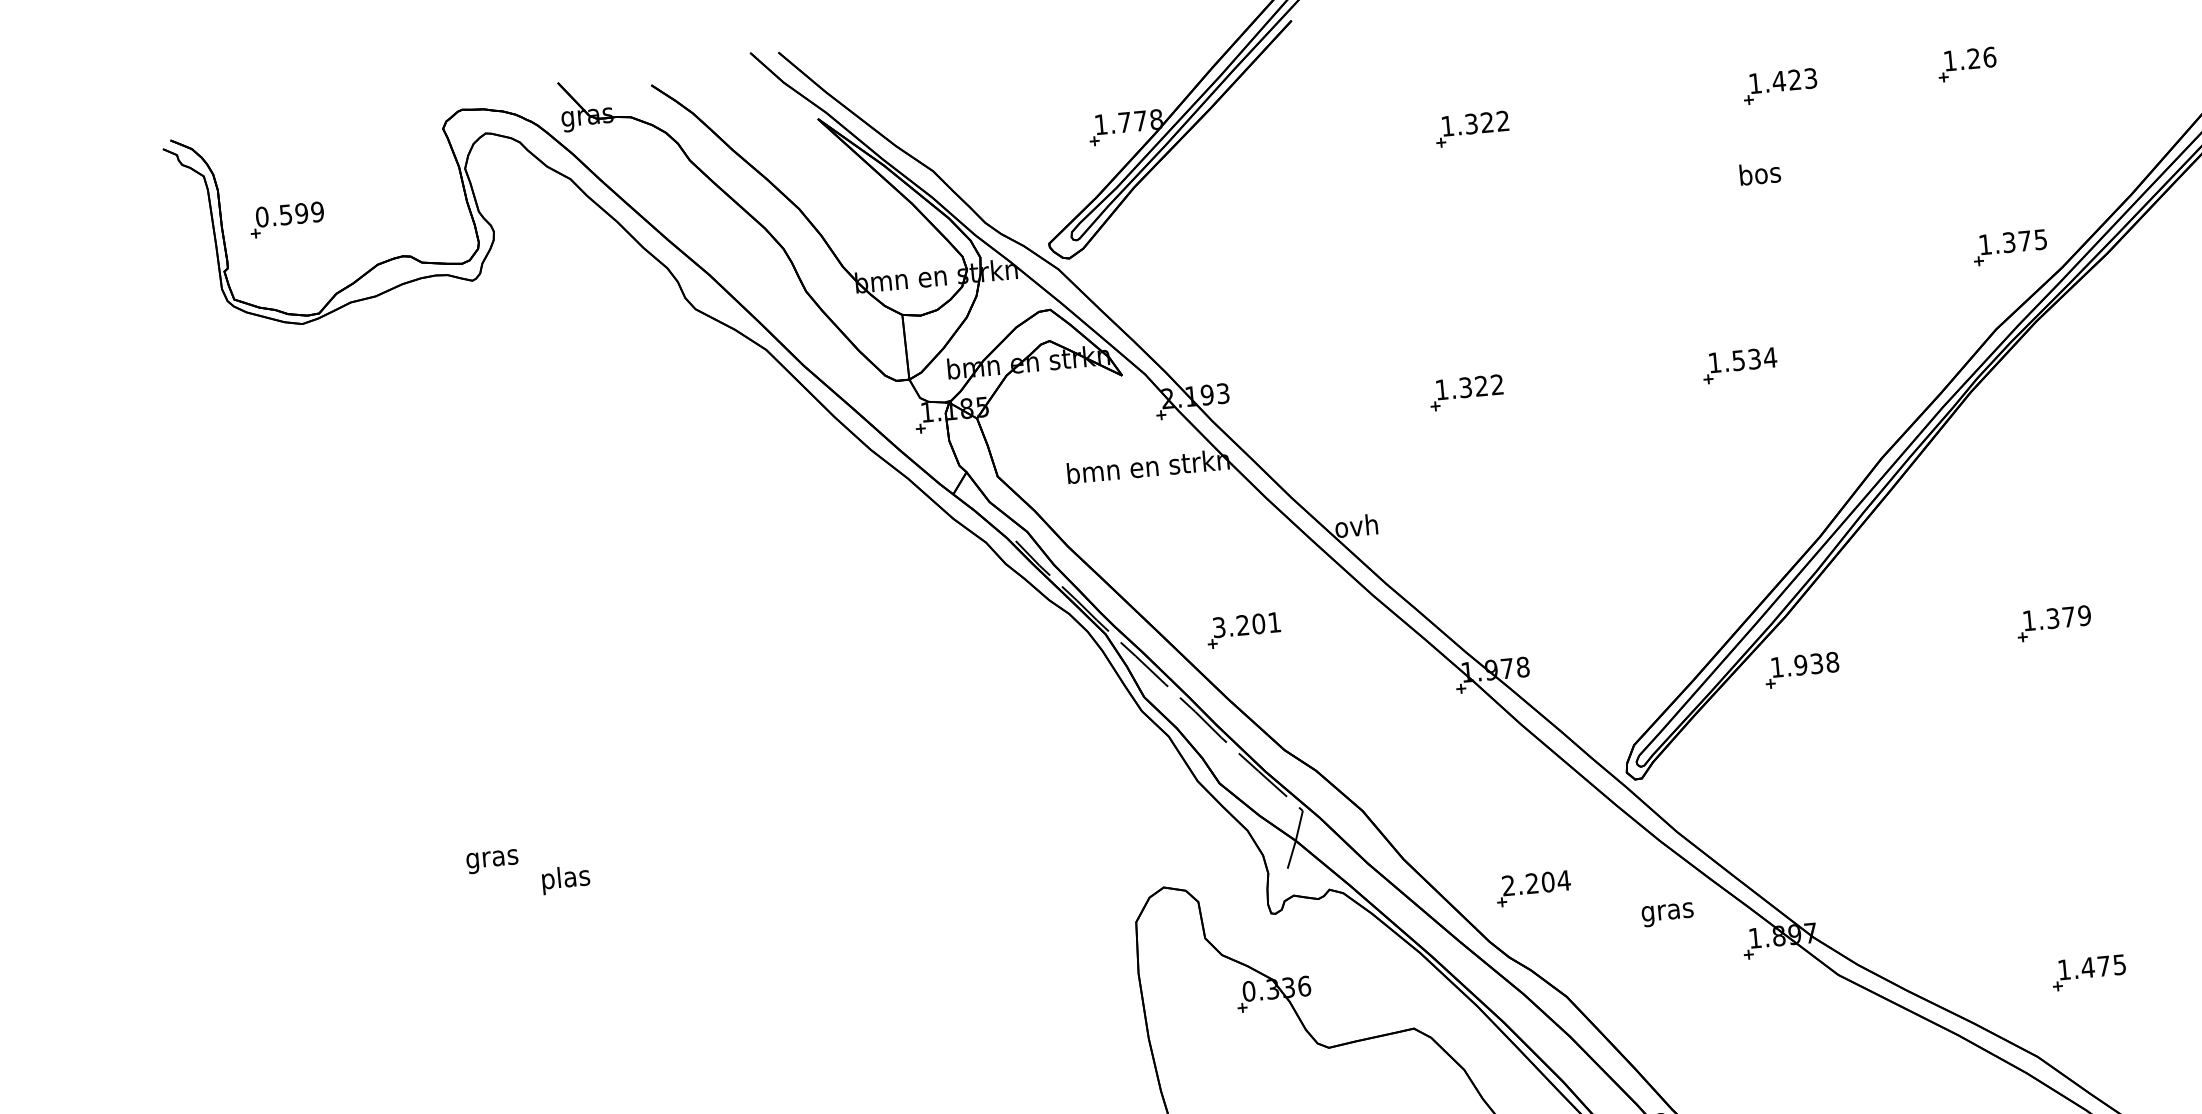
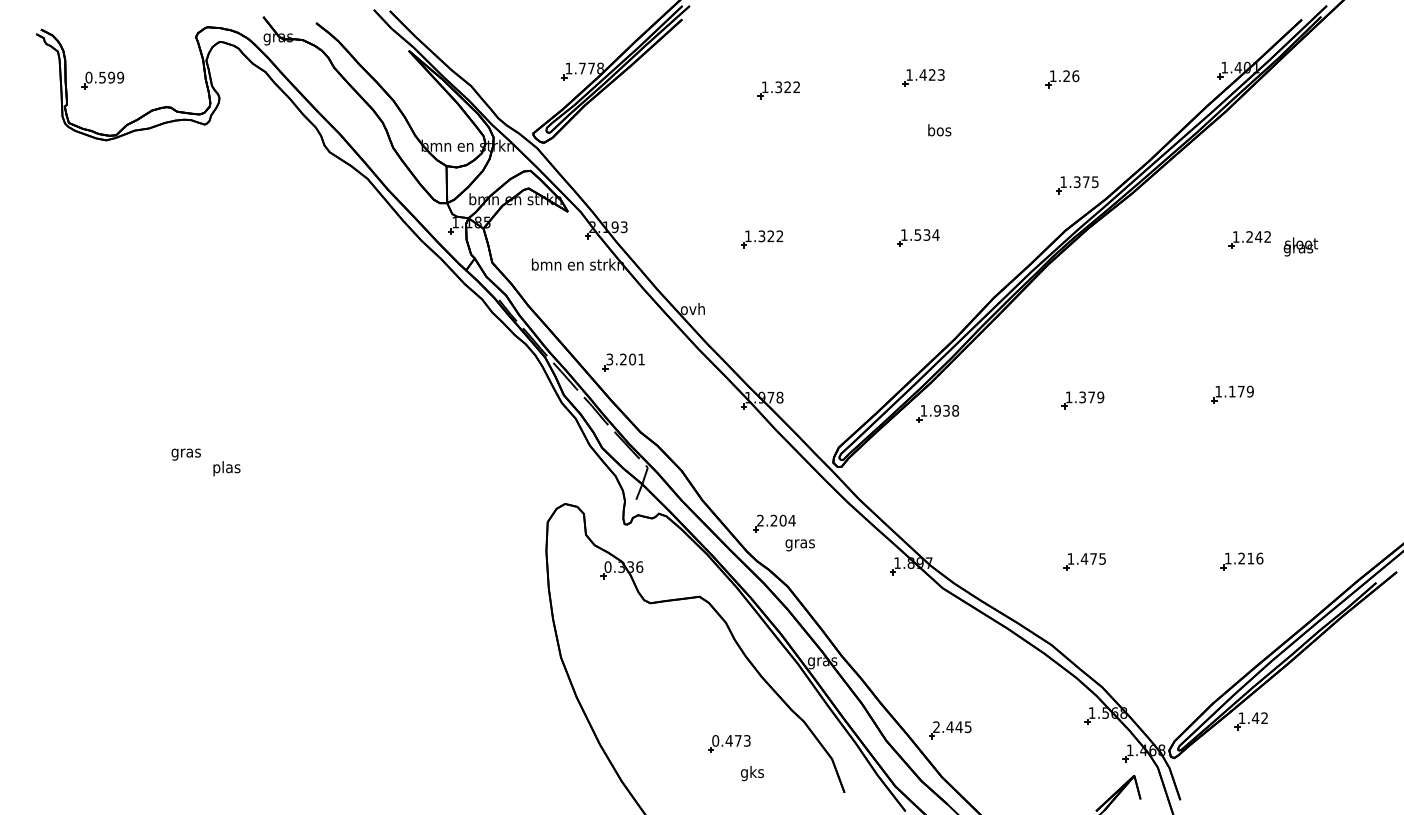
part: (1779, 85) -> (923, 77), moved
text: (1666, 915) -> (799, 545), moved
part: (2088, 972) -> (1084, 561), moved

